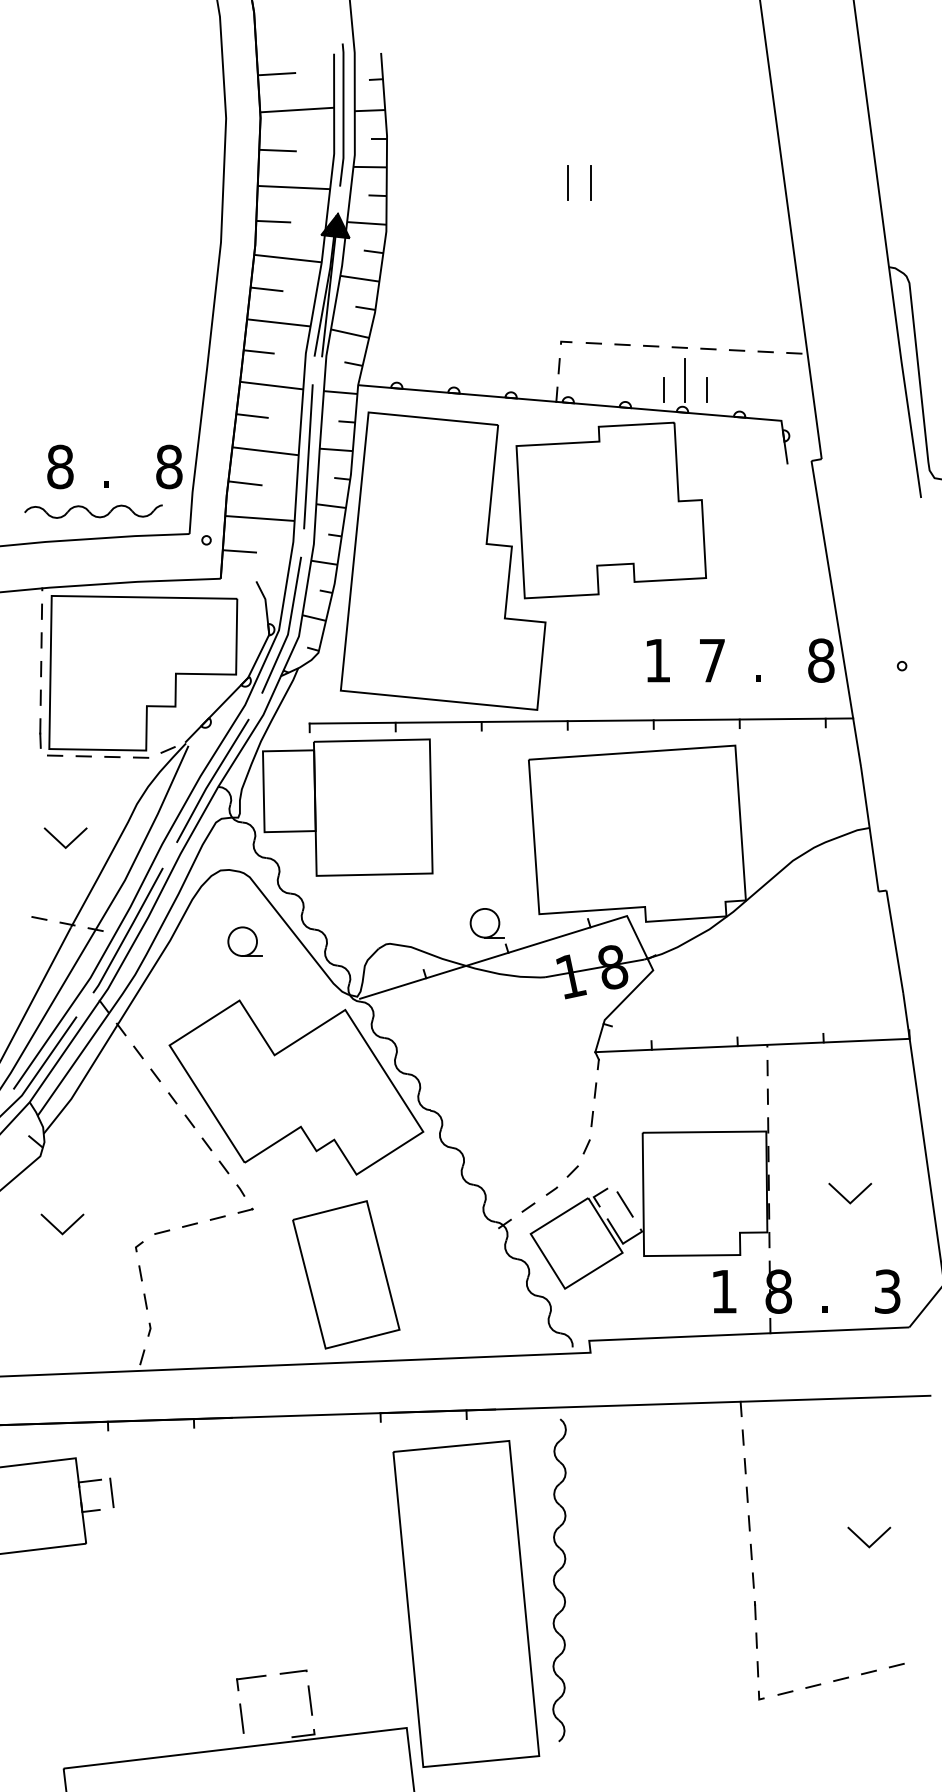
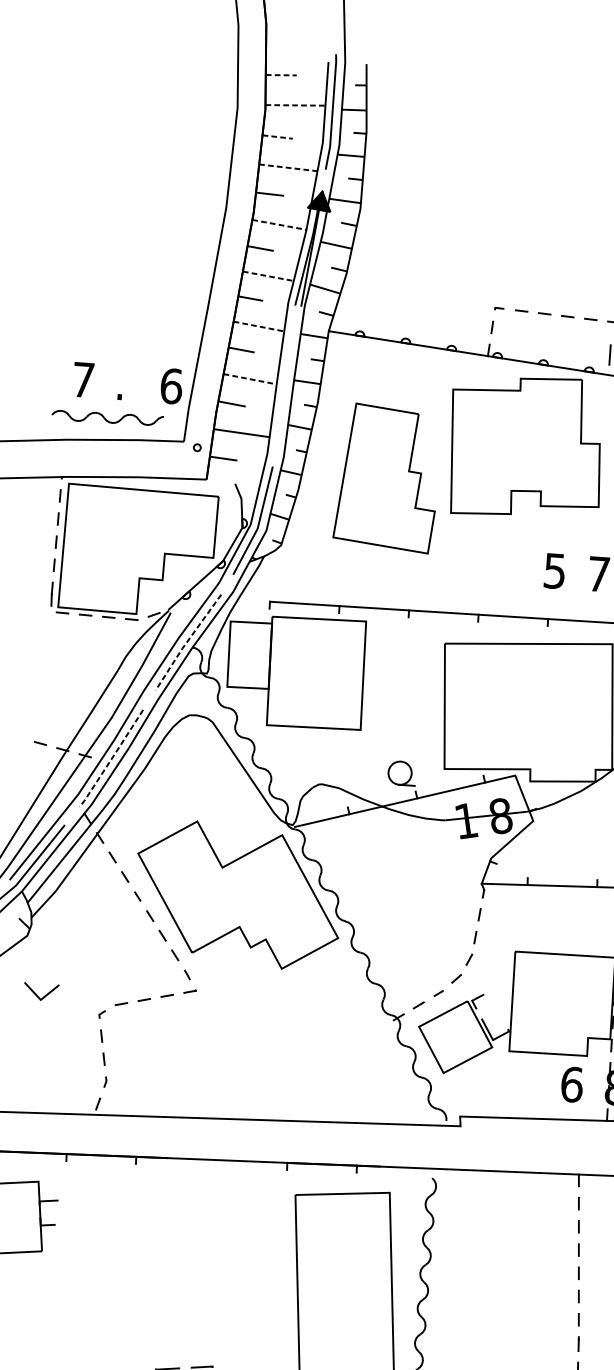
line: (277, 74) -> (281, 75), solid -> dashed
line: (297, 110) -> (295, 105), solid -> dashed
line: (278, 150) -> (278, 136), solid -> dashed
line: (567, 182) -> (509, 179), removed
line: (590, 182) -> (528, 180), removed
line: (294, 187) -> (288, 167), solid -> dashed
line: (288, 258) -> (279, 224), solid -> dashed
line: (278, 322) -> (268, 275), solid -> dashed
line: (685, 379) -> (593, 345), removed
line: (271, 385) -> (258, 326), solid -> dashed
line: (663, 389) -> (575, 352), removed
line: (266, 451) -> (250, 379), solid -> dashed
line: (308, 456) -> (284, 385), removed
text: (60, 466) -> (83, 379), 8 -> 7
text: (169, 466) -> (171, 385), 8 -> 6
part: (443, 560) -> (387, 477), size x0.6
text: (657, 660) -> (554, 570), 1 -> 5
line: (210, 781) -> (186, 642), solid -> dashed
line: (60, 841) -> (61, 682), removed
line: (128, 931) -> (111, 759), solid -> dashed
part: (244, 941) -> (204, 774), removed
line: (624, 1204) -> (496, 1008), removed
part: (346, 1274) -> (267, 1048), removed
text: (724, 1291) -> (572, 1084), 1 -> 6
line: (111, 1492) -> (65, 1211), removed

